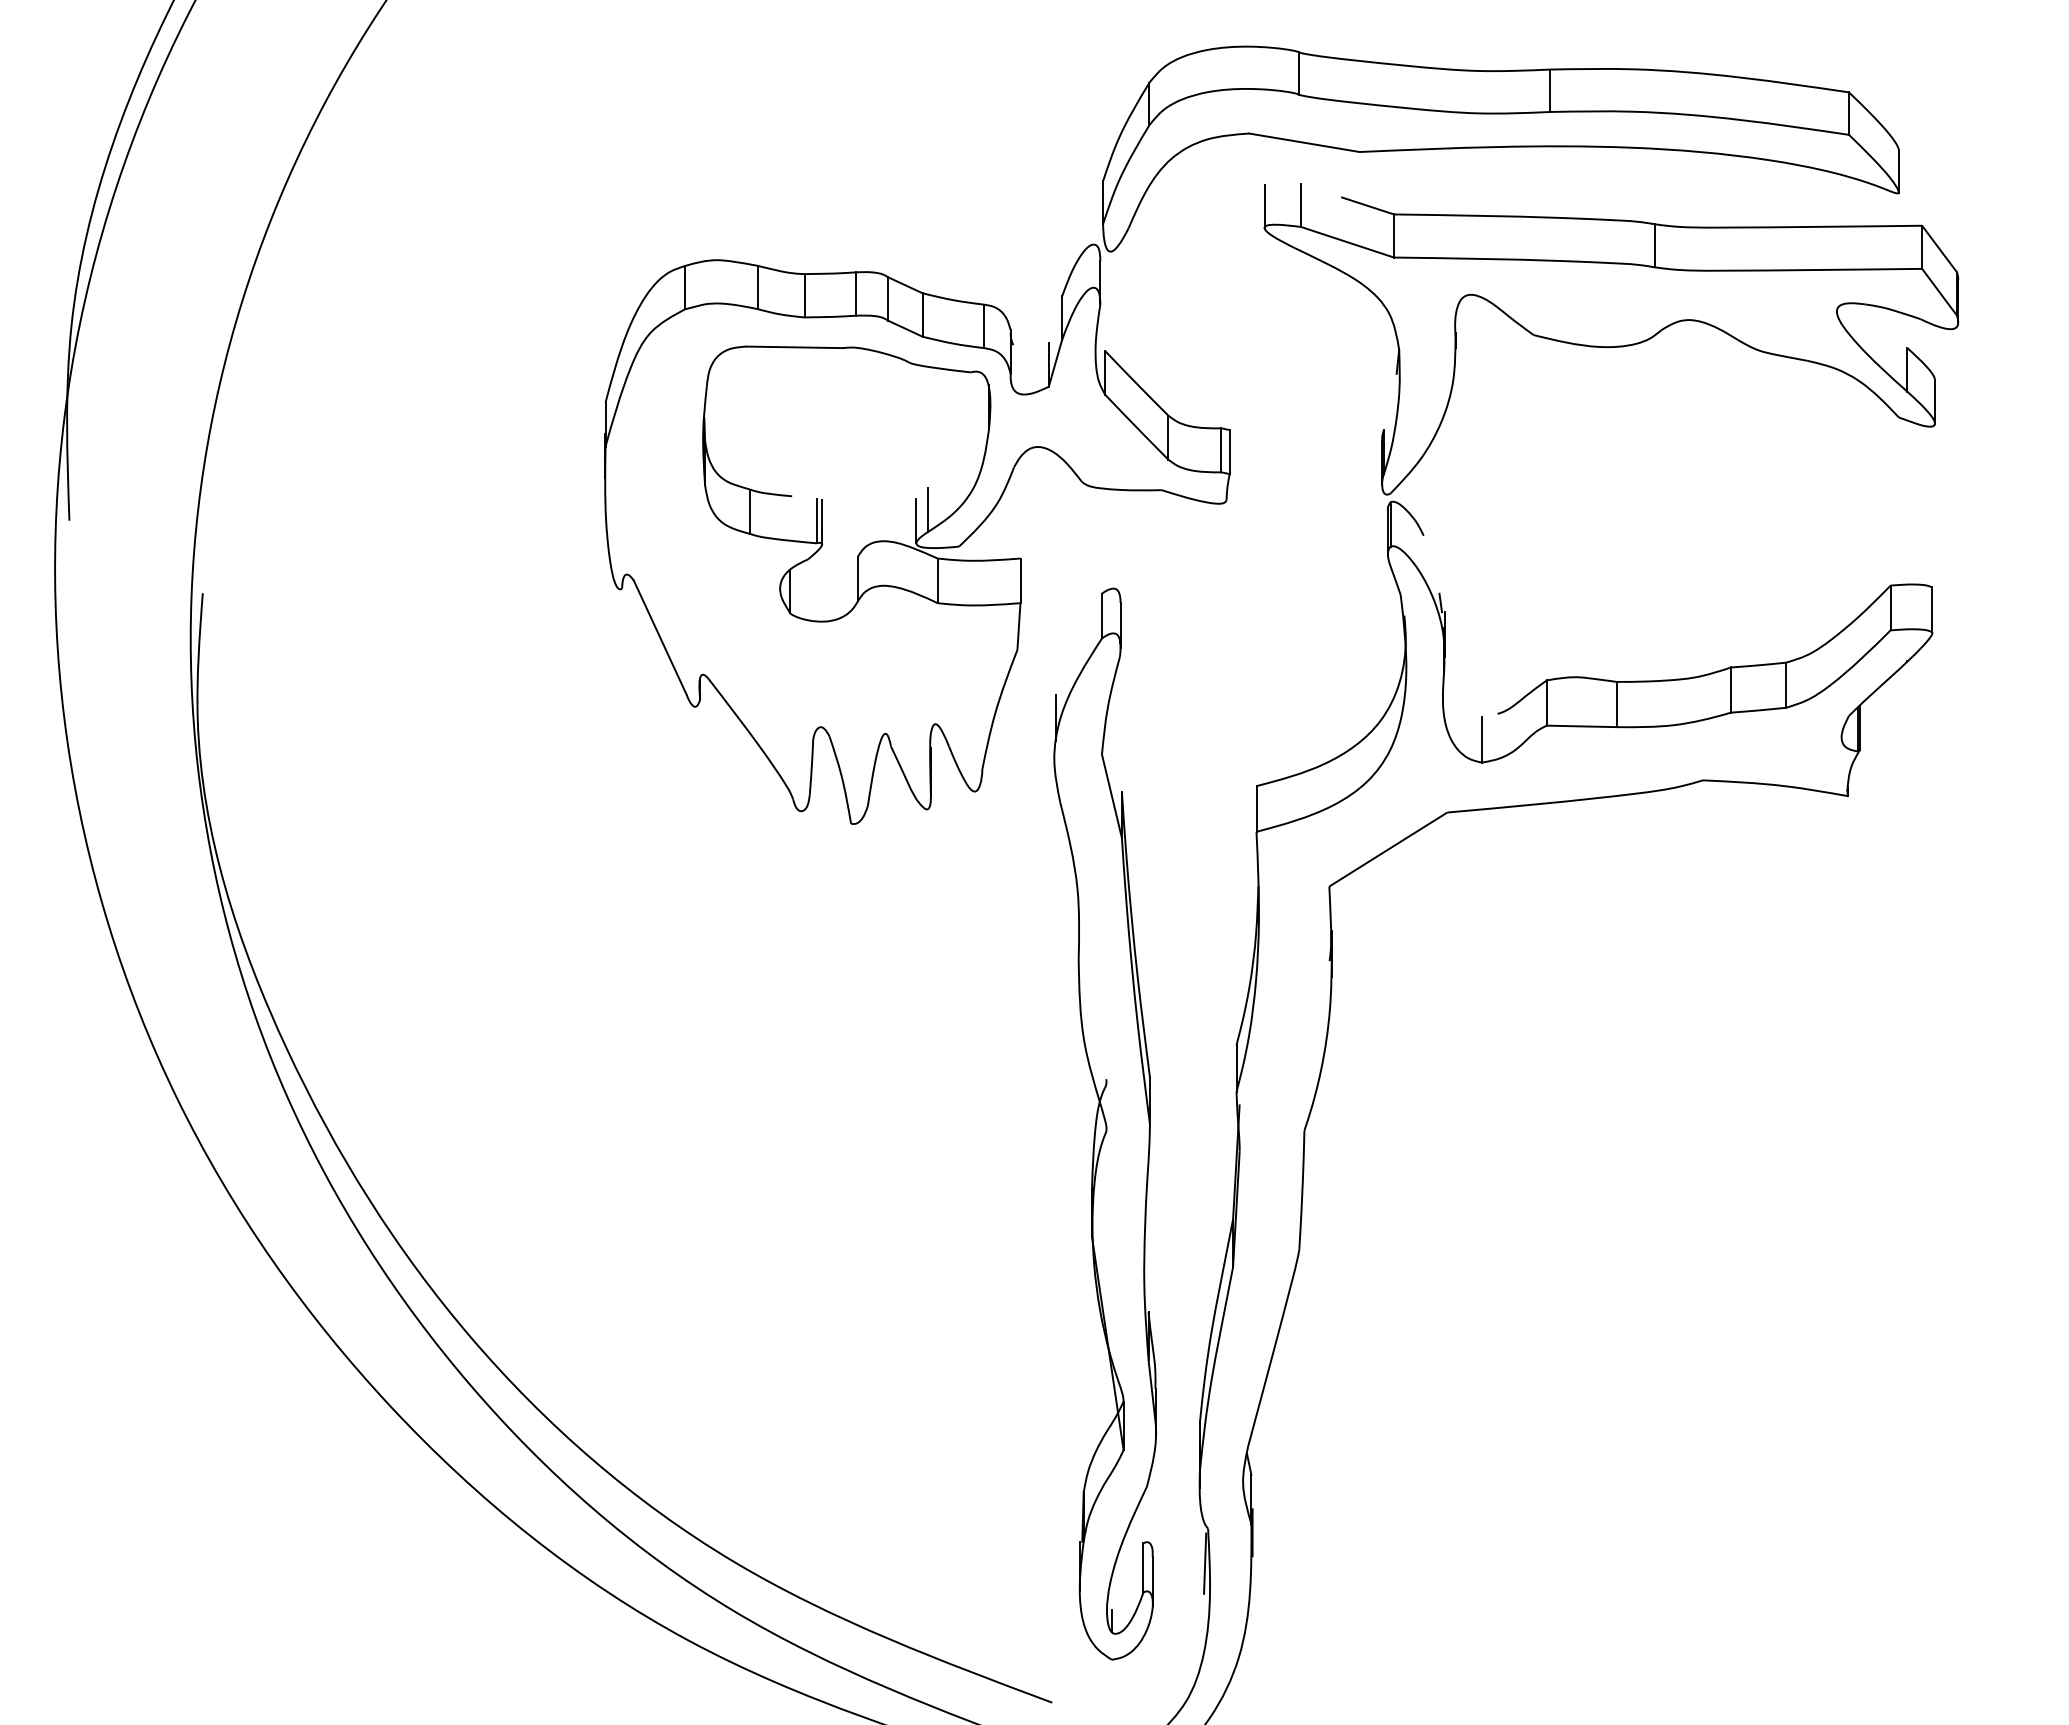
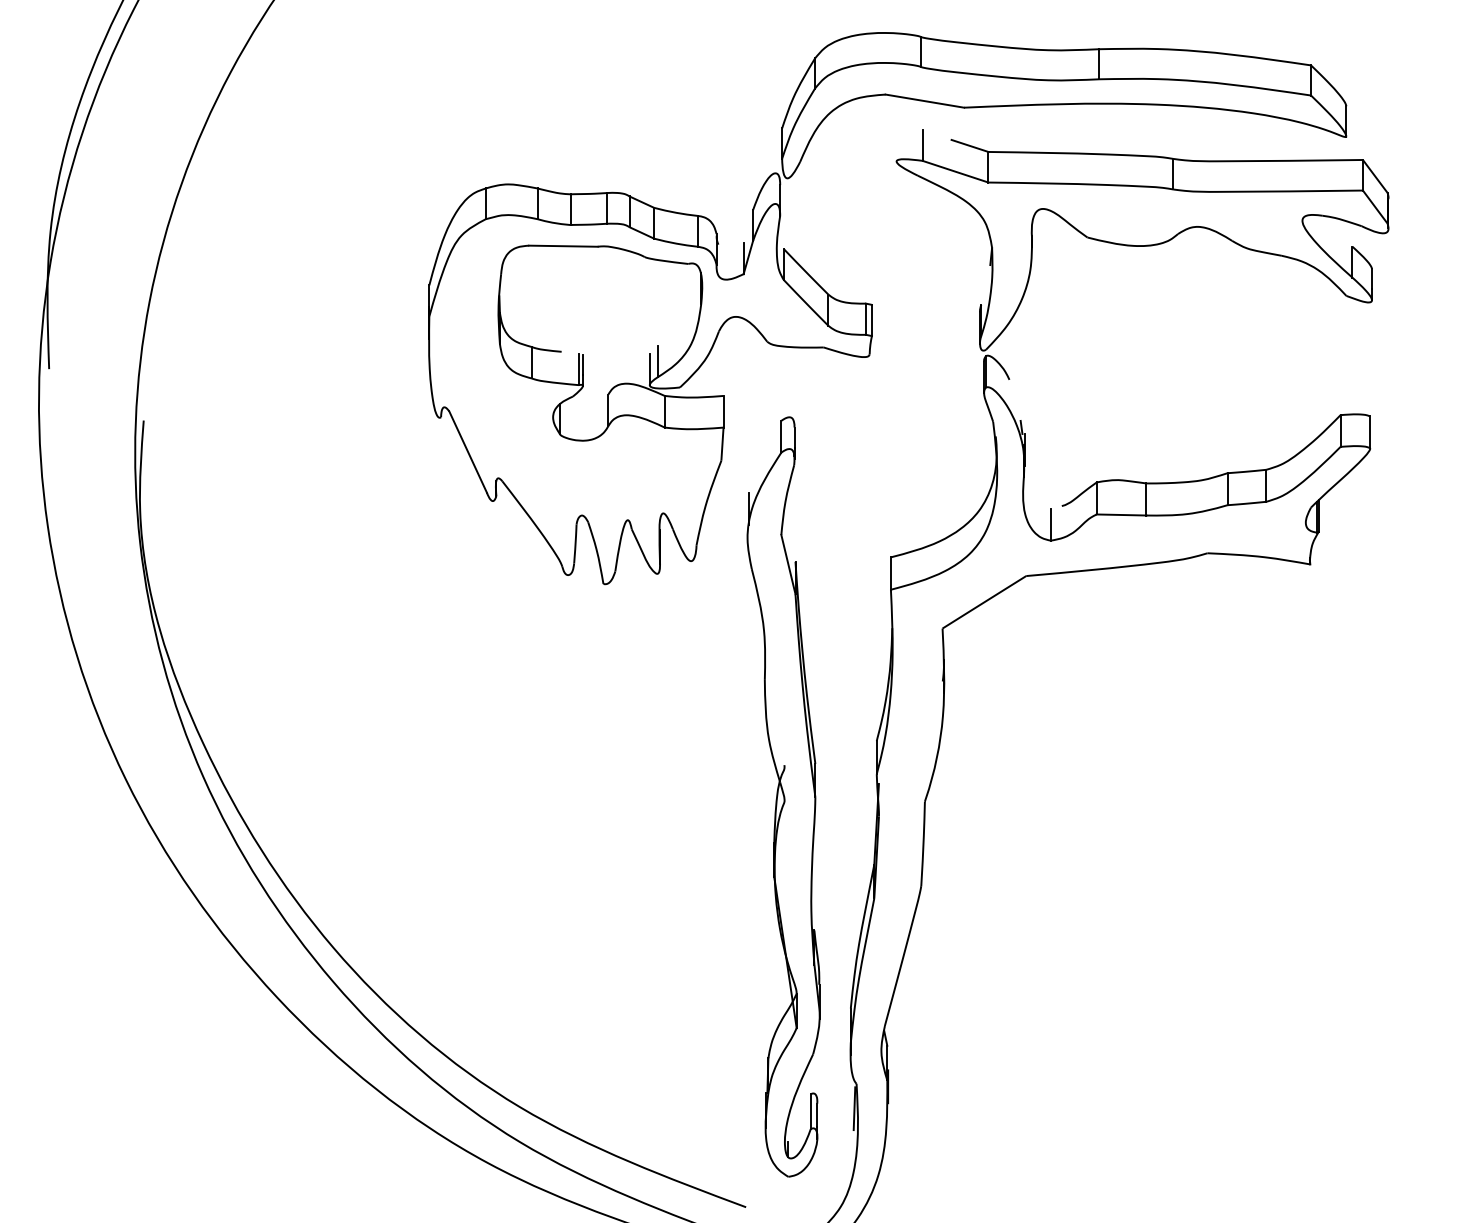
line: (1264, 206) -> (896, 146), removed

